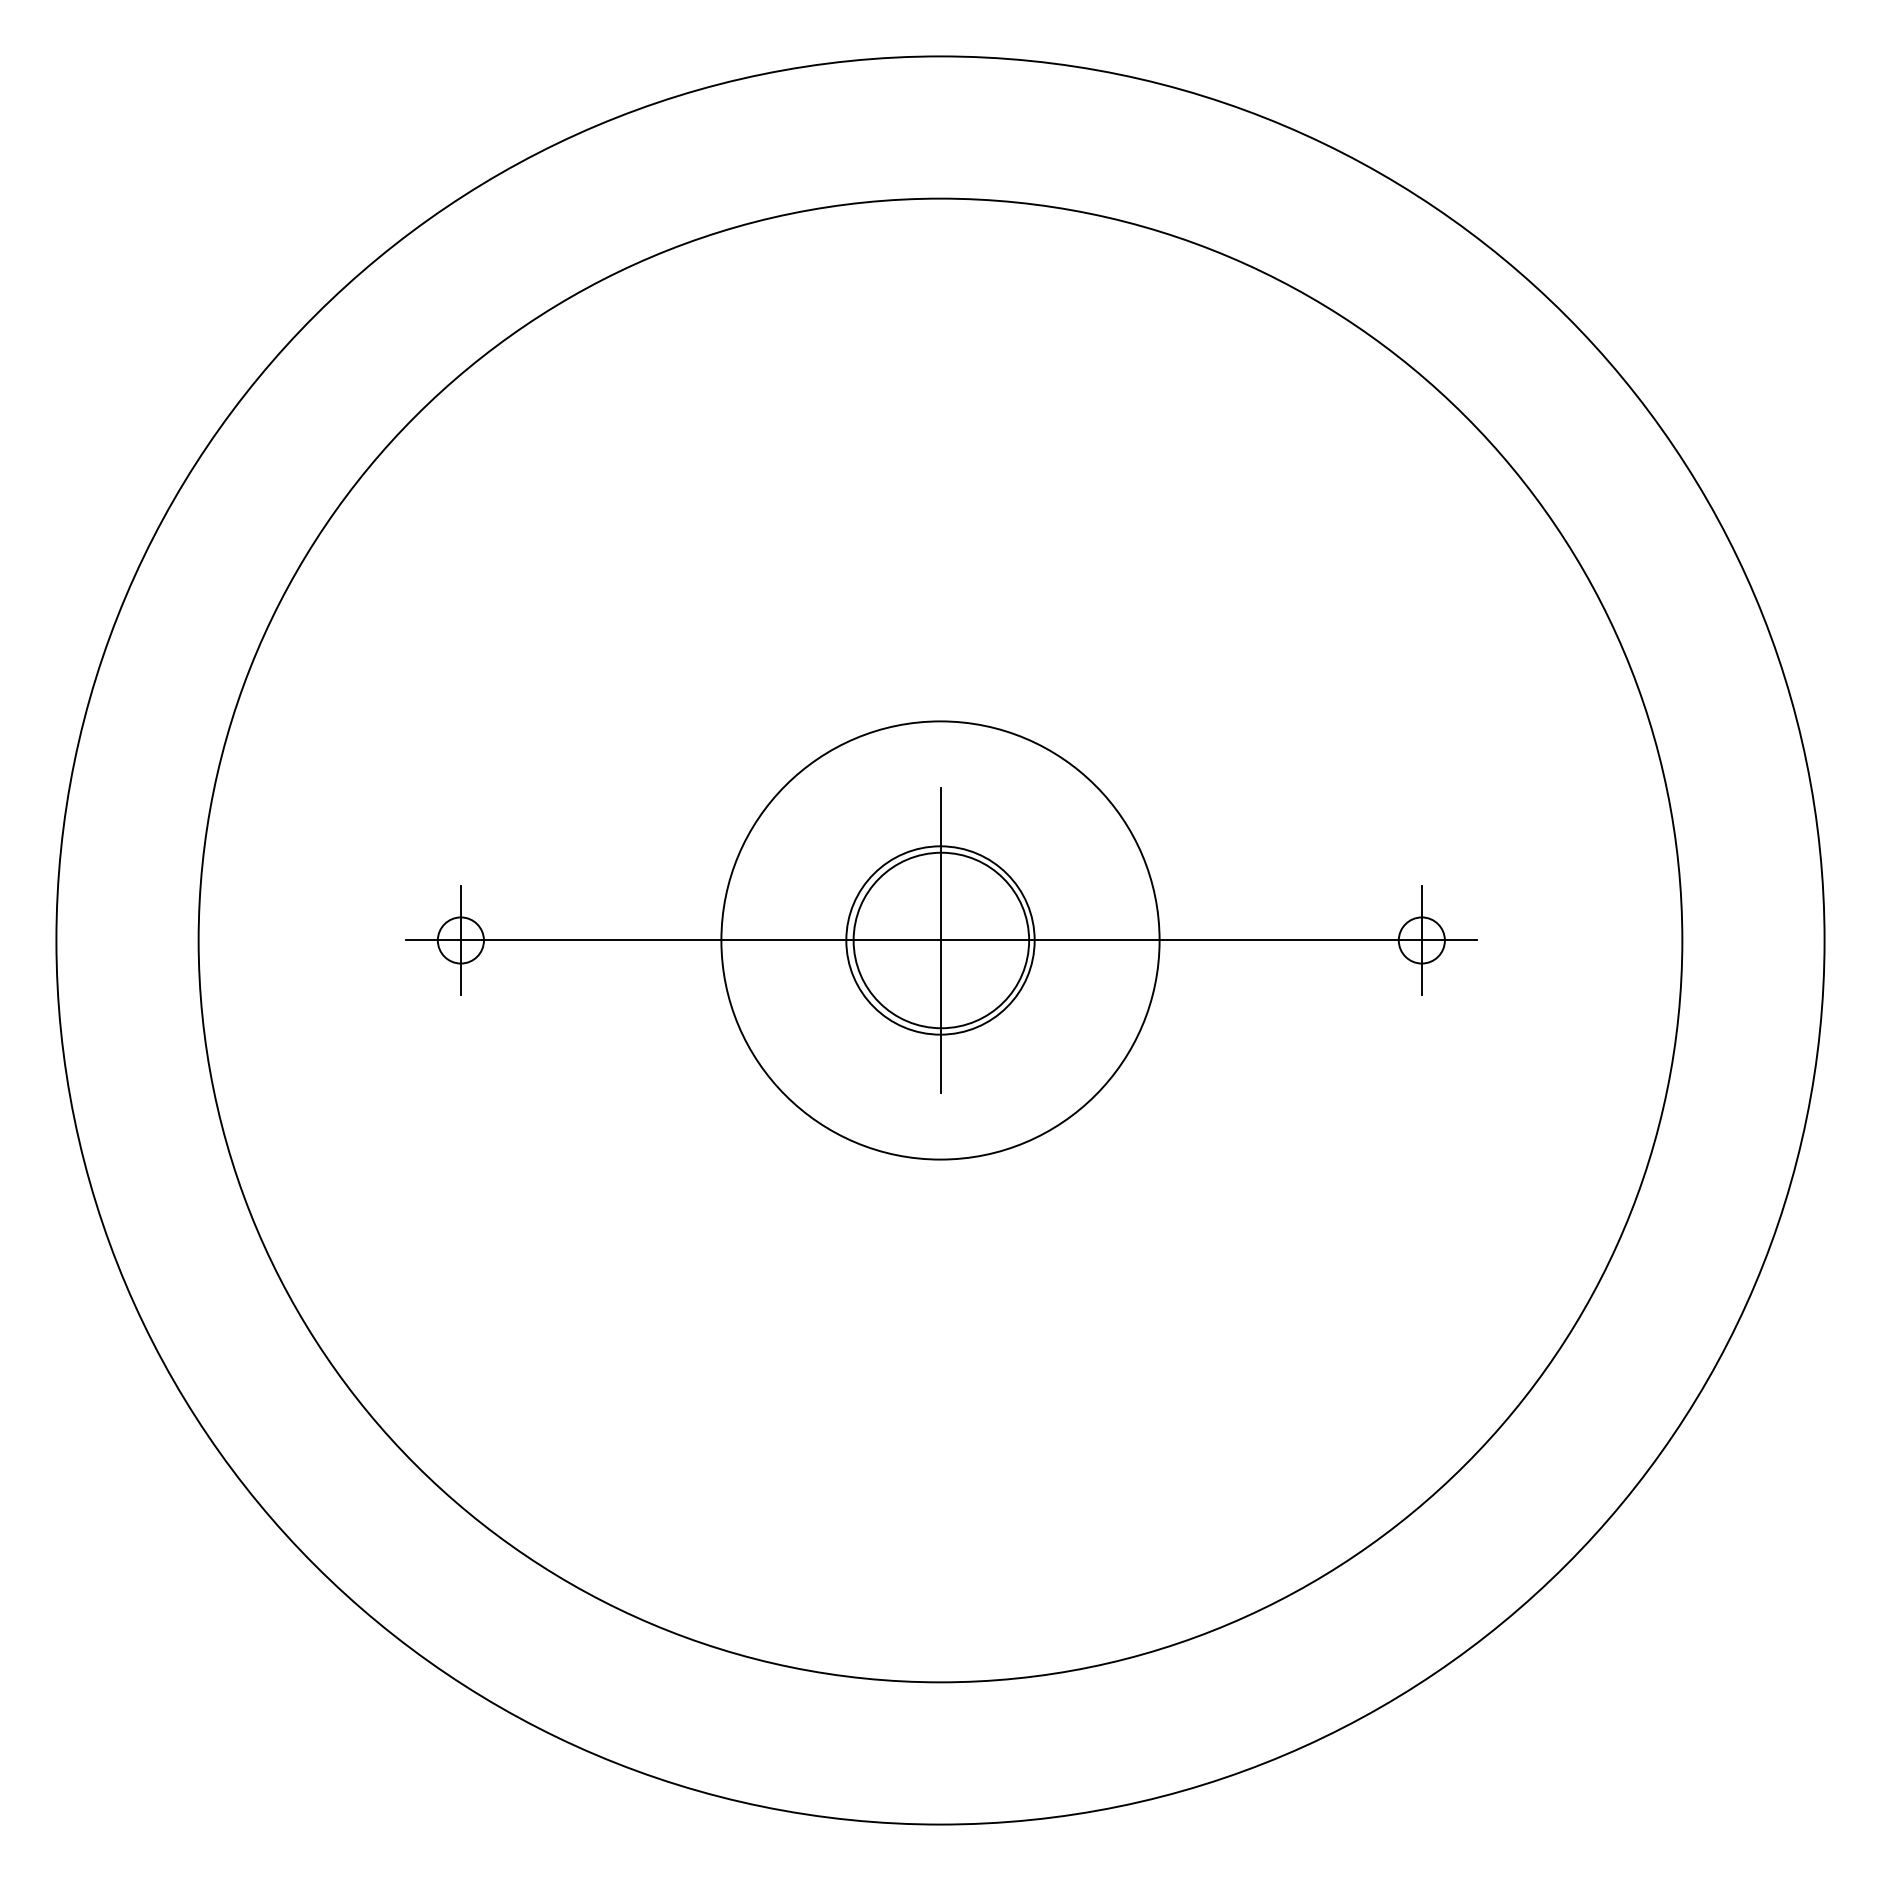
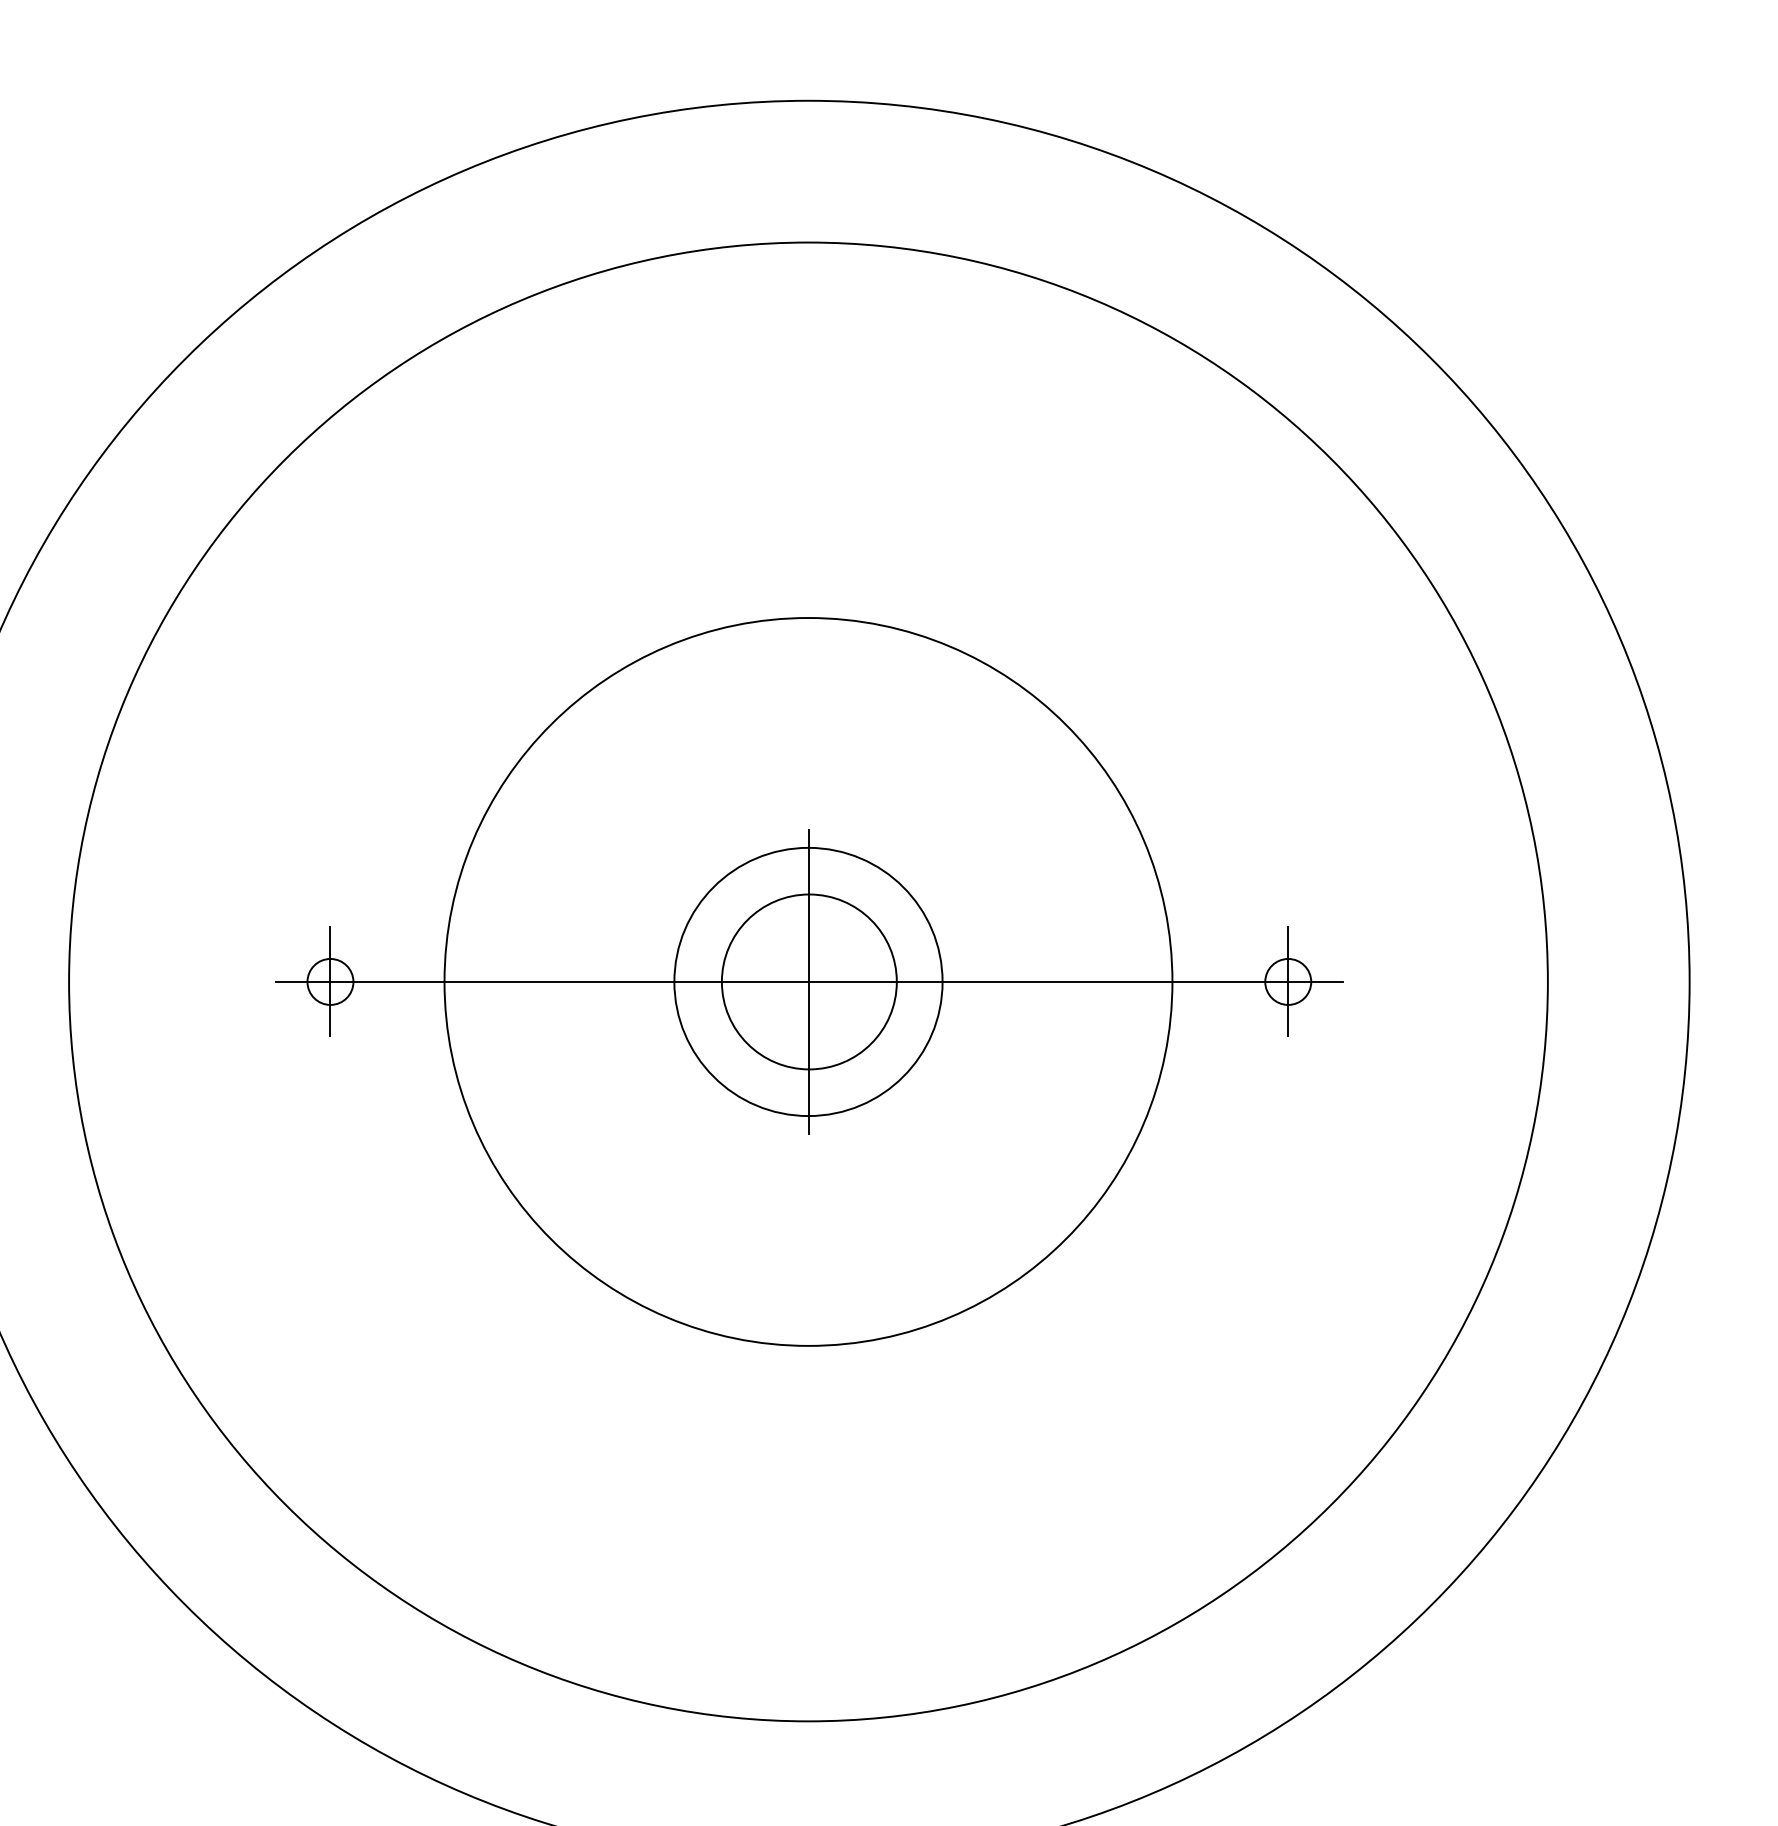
circle: (940, 940) -> (808, 981), size x1.43
circle: (940, 940) -> (808, 981), size x1.67

